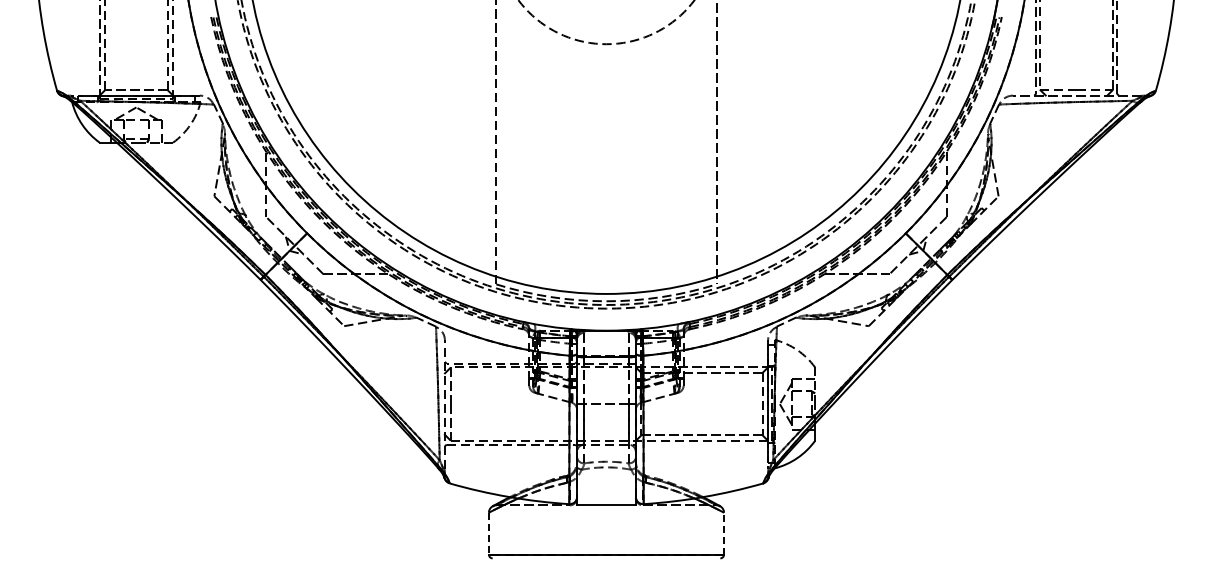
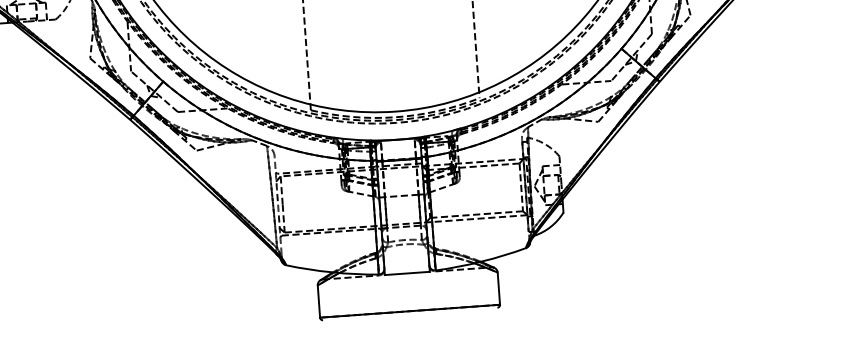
line: (488, 533) -> (318, 301), dashed -> solid
line: (724, 533) -> (499, 288), dashed -> solid

